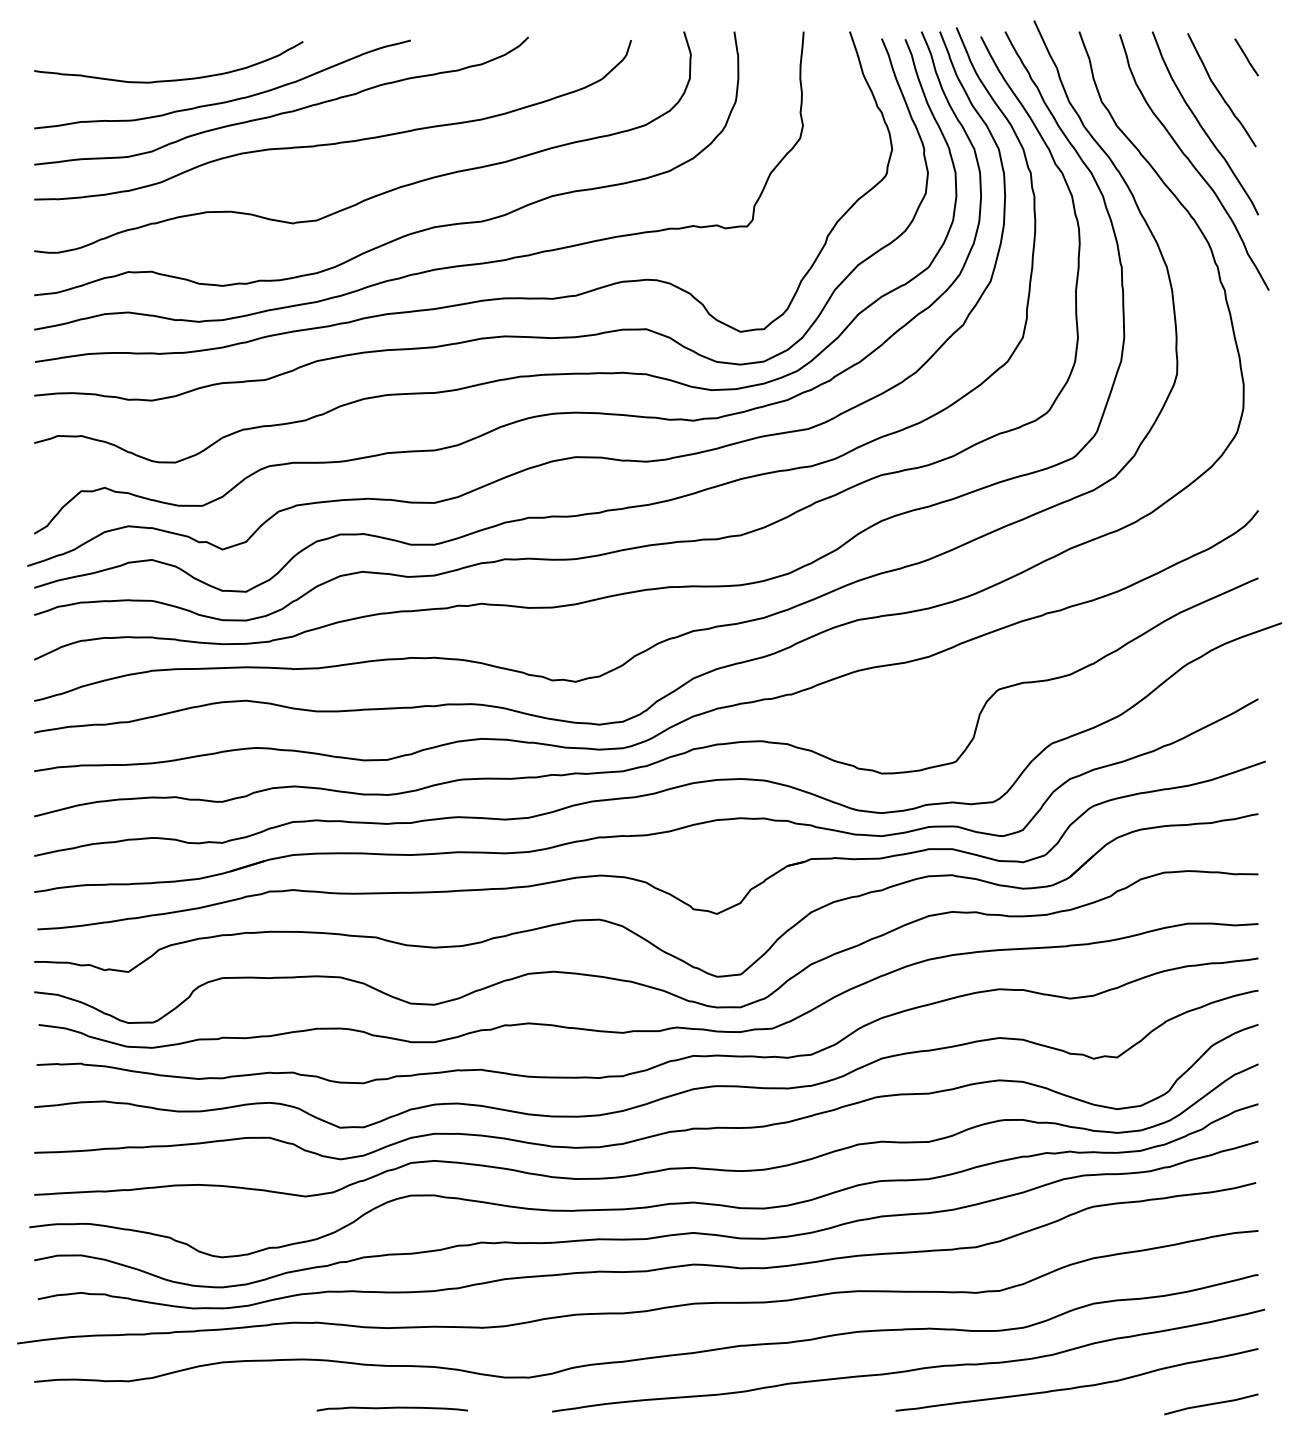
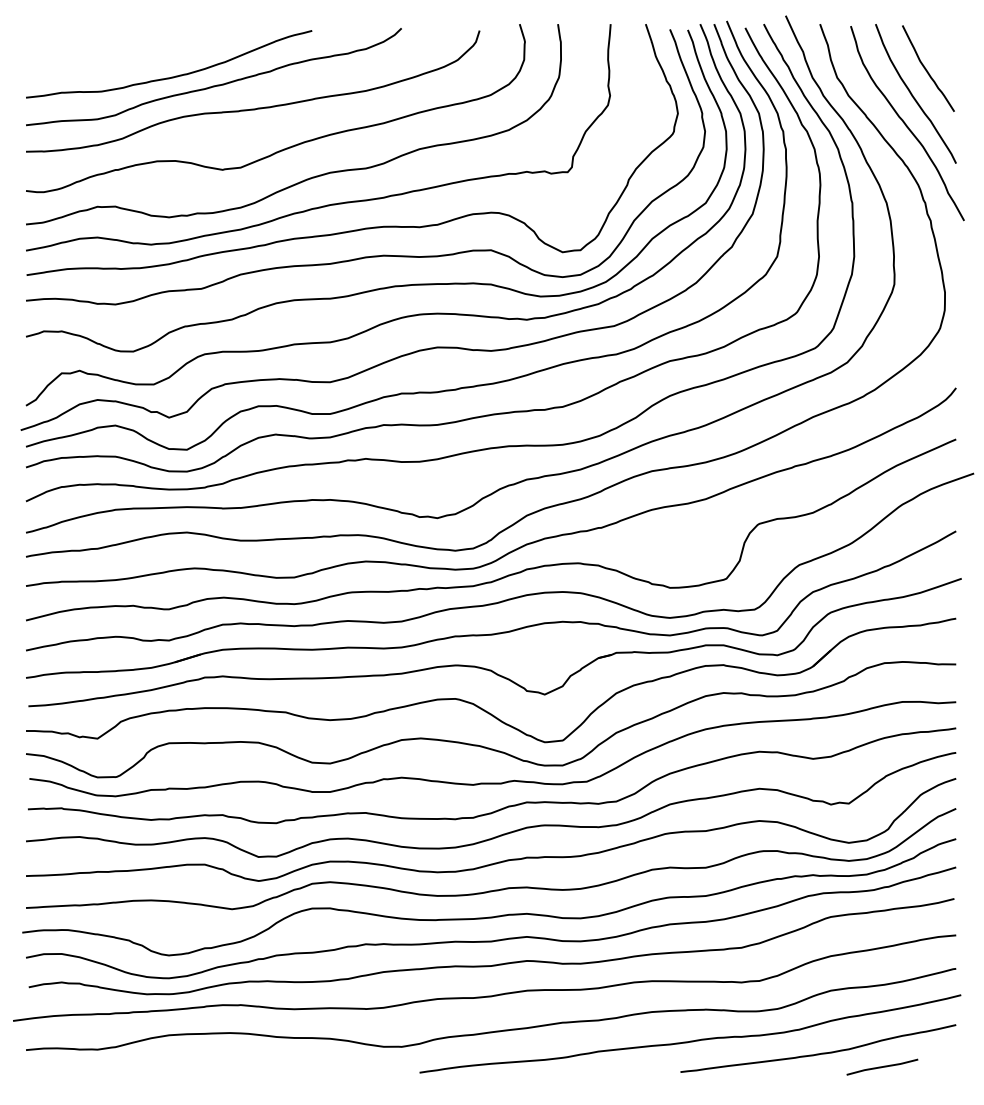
line: (1245, 57) -> (946, 43), removed
curve: (169, 79) -> (128, 60), removed
curve: (1211, 1403) -> (882, 1066), moved
curve: (391, 1408) -> (297, 1070), removed

